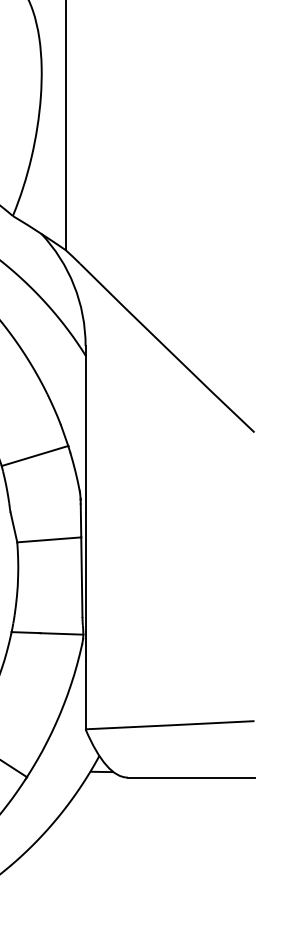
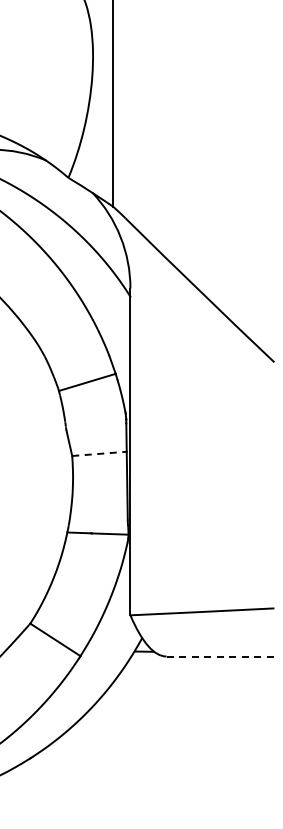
line: (49, 539) -> (99, 453), solid -> dashed
line: (191, 777) -> (220, 656), solid -> dashed

